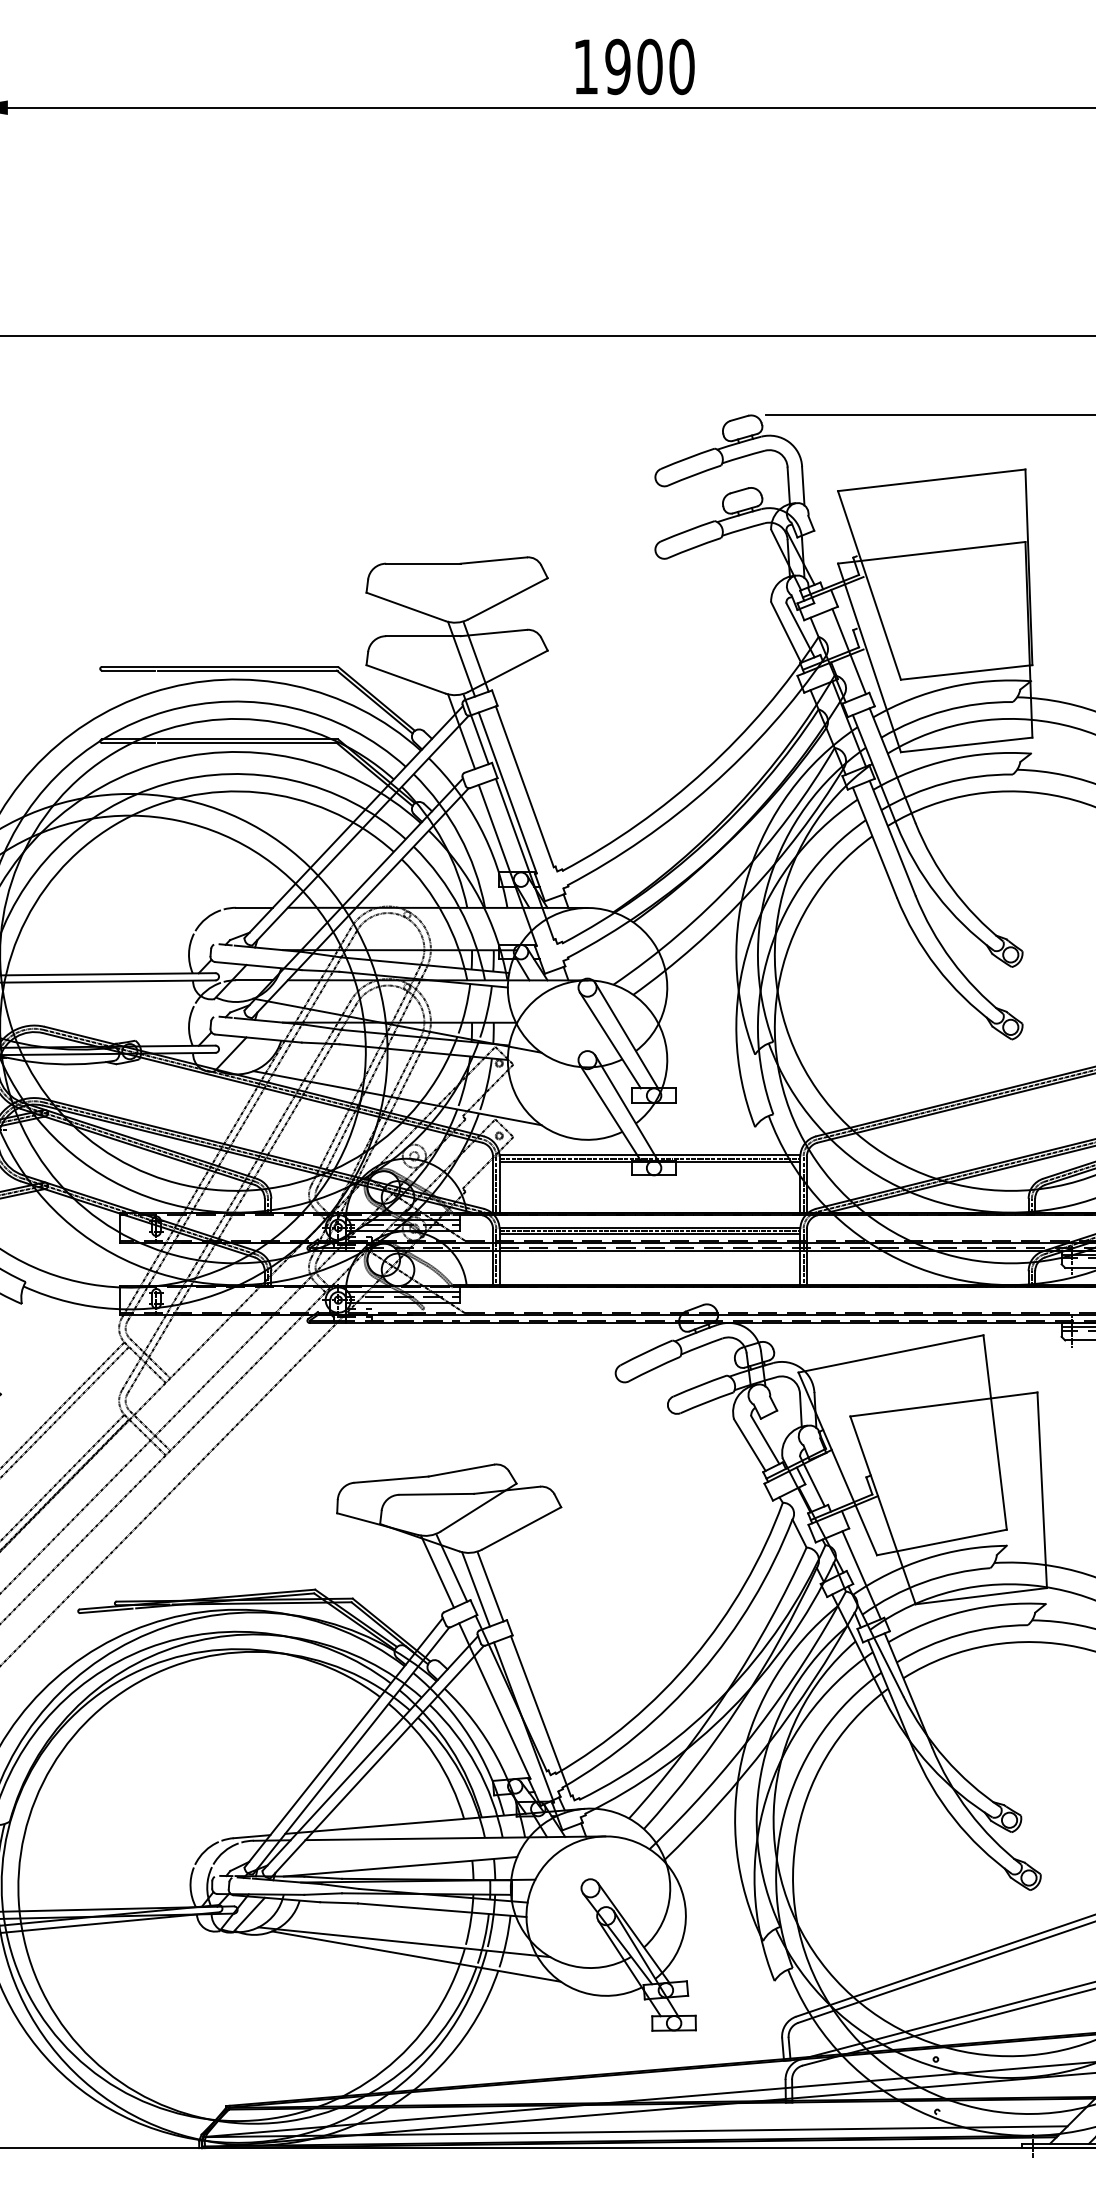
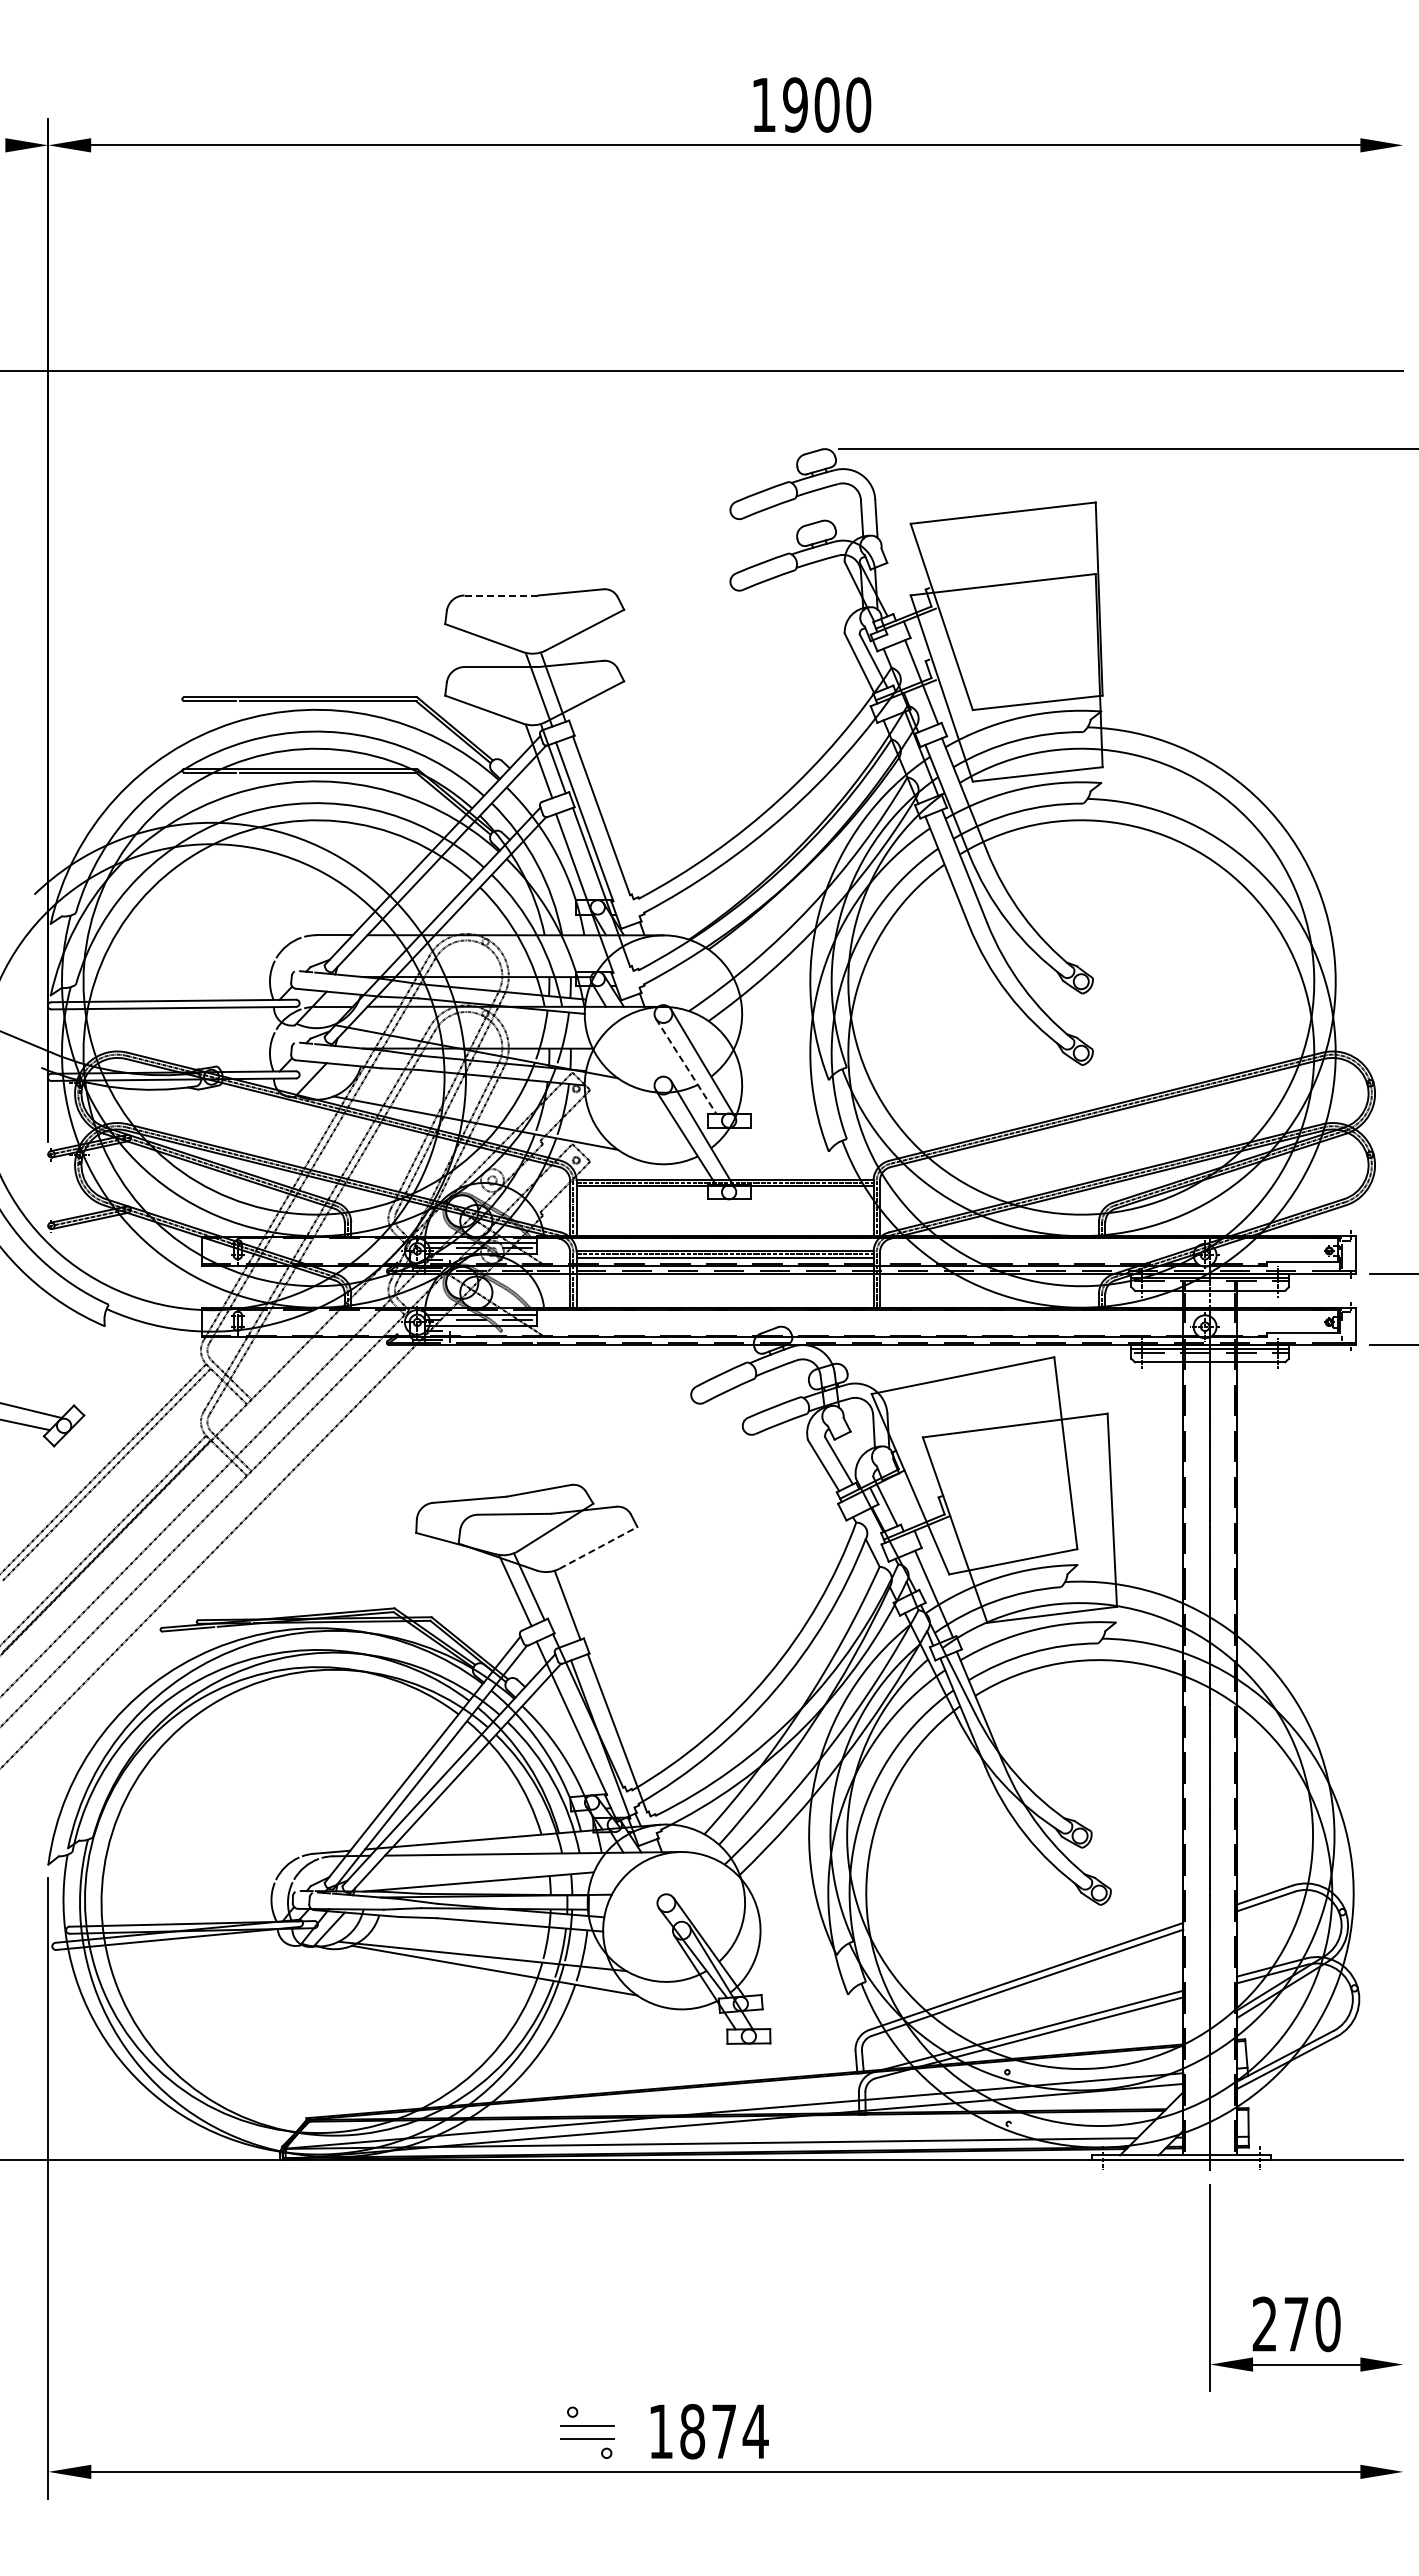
text: (635, 66) -> (812, 104), moved
line: (423, 563) -> (501, 595), solid -> dashed
line: (610, 1040) -> (686, 1066), solid -> dashed
line: (521, 1527) -> (598, 1547), solid -> dashed
line: (476, 1588) -> (553, 1607), removed

